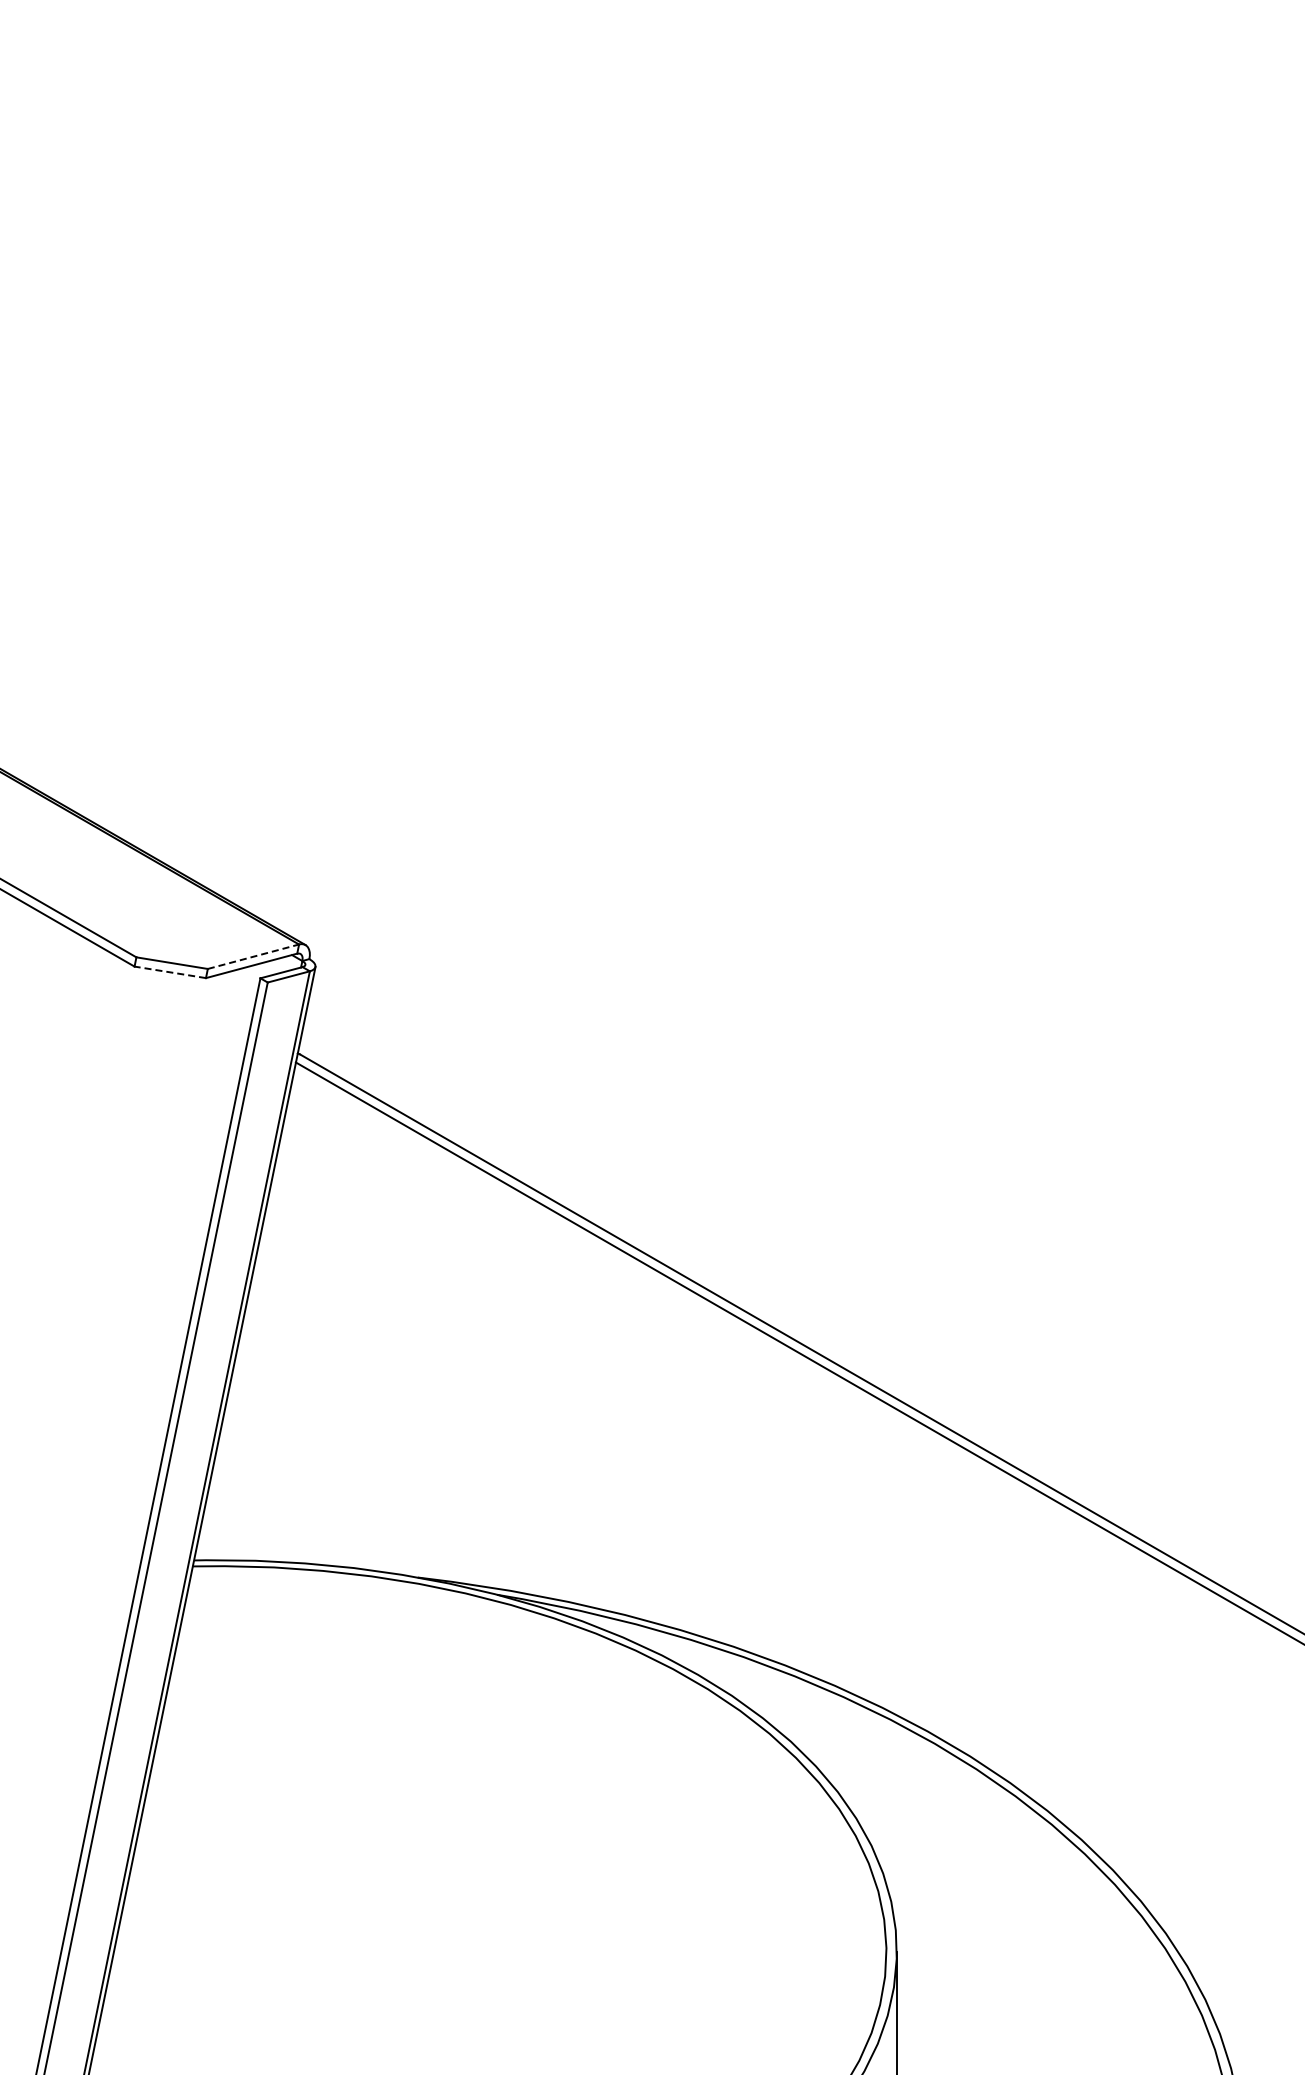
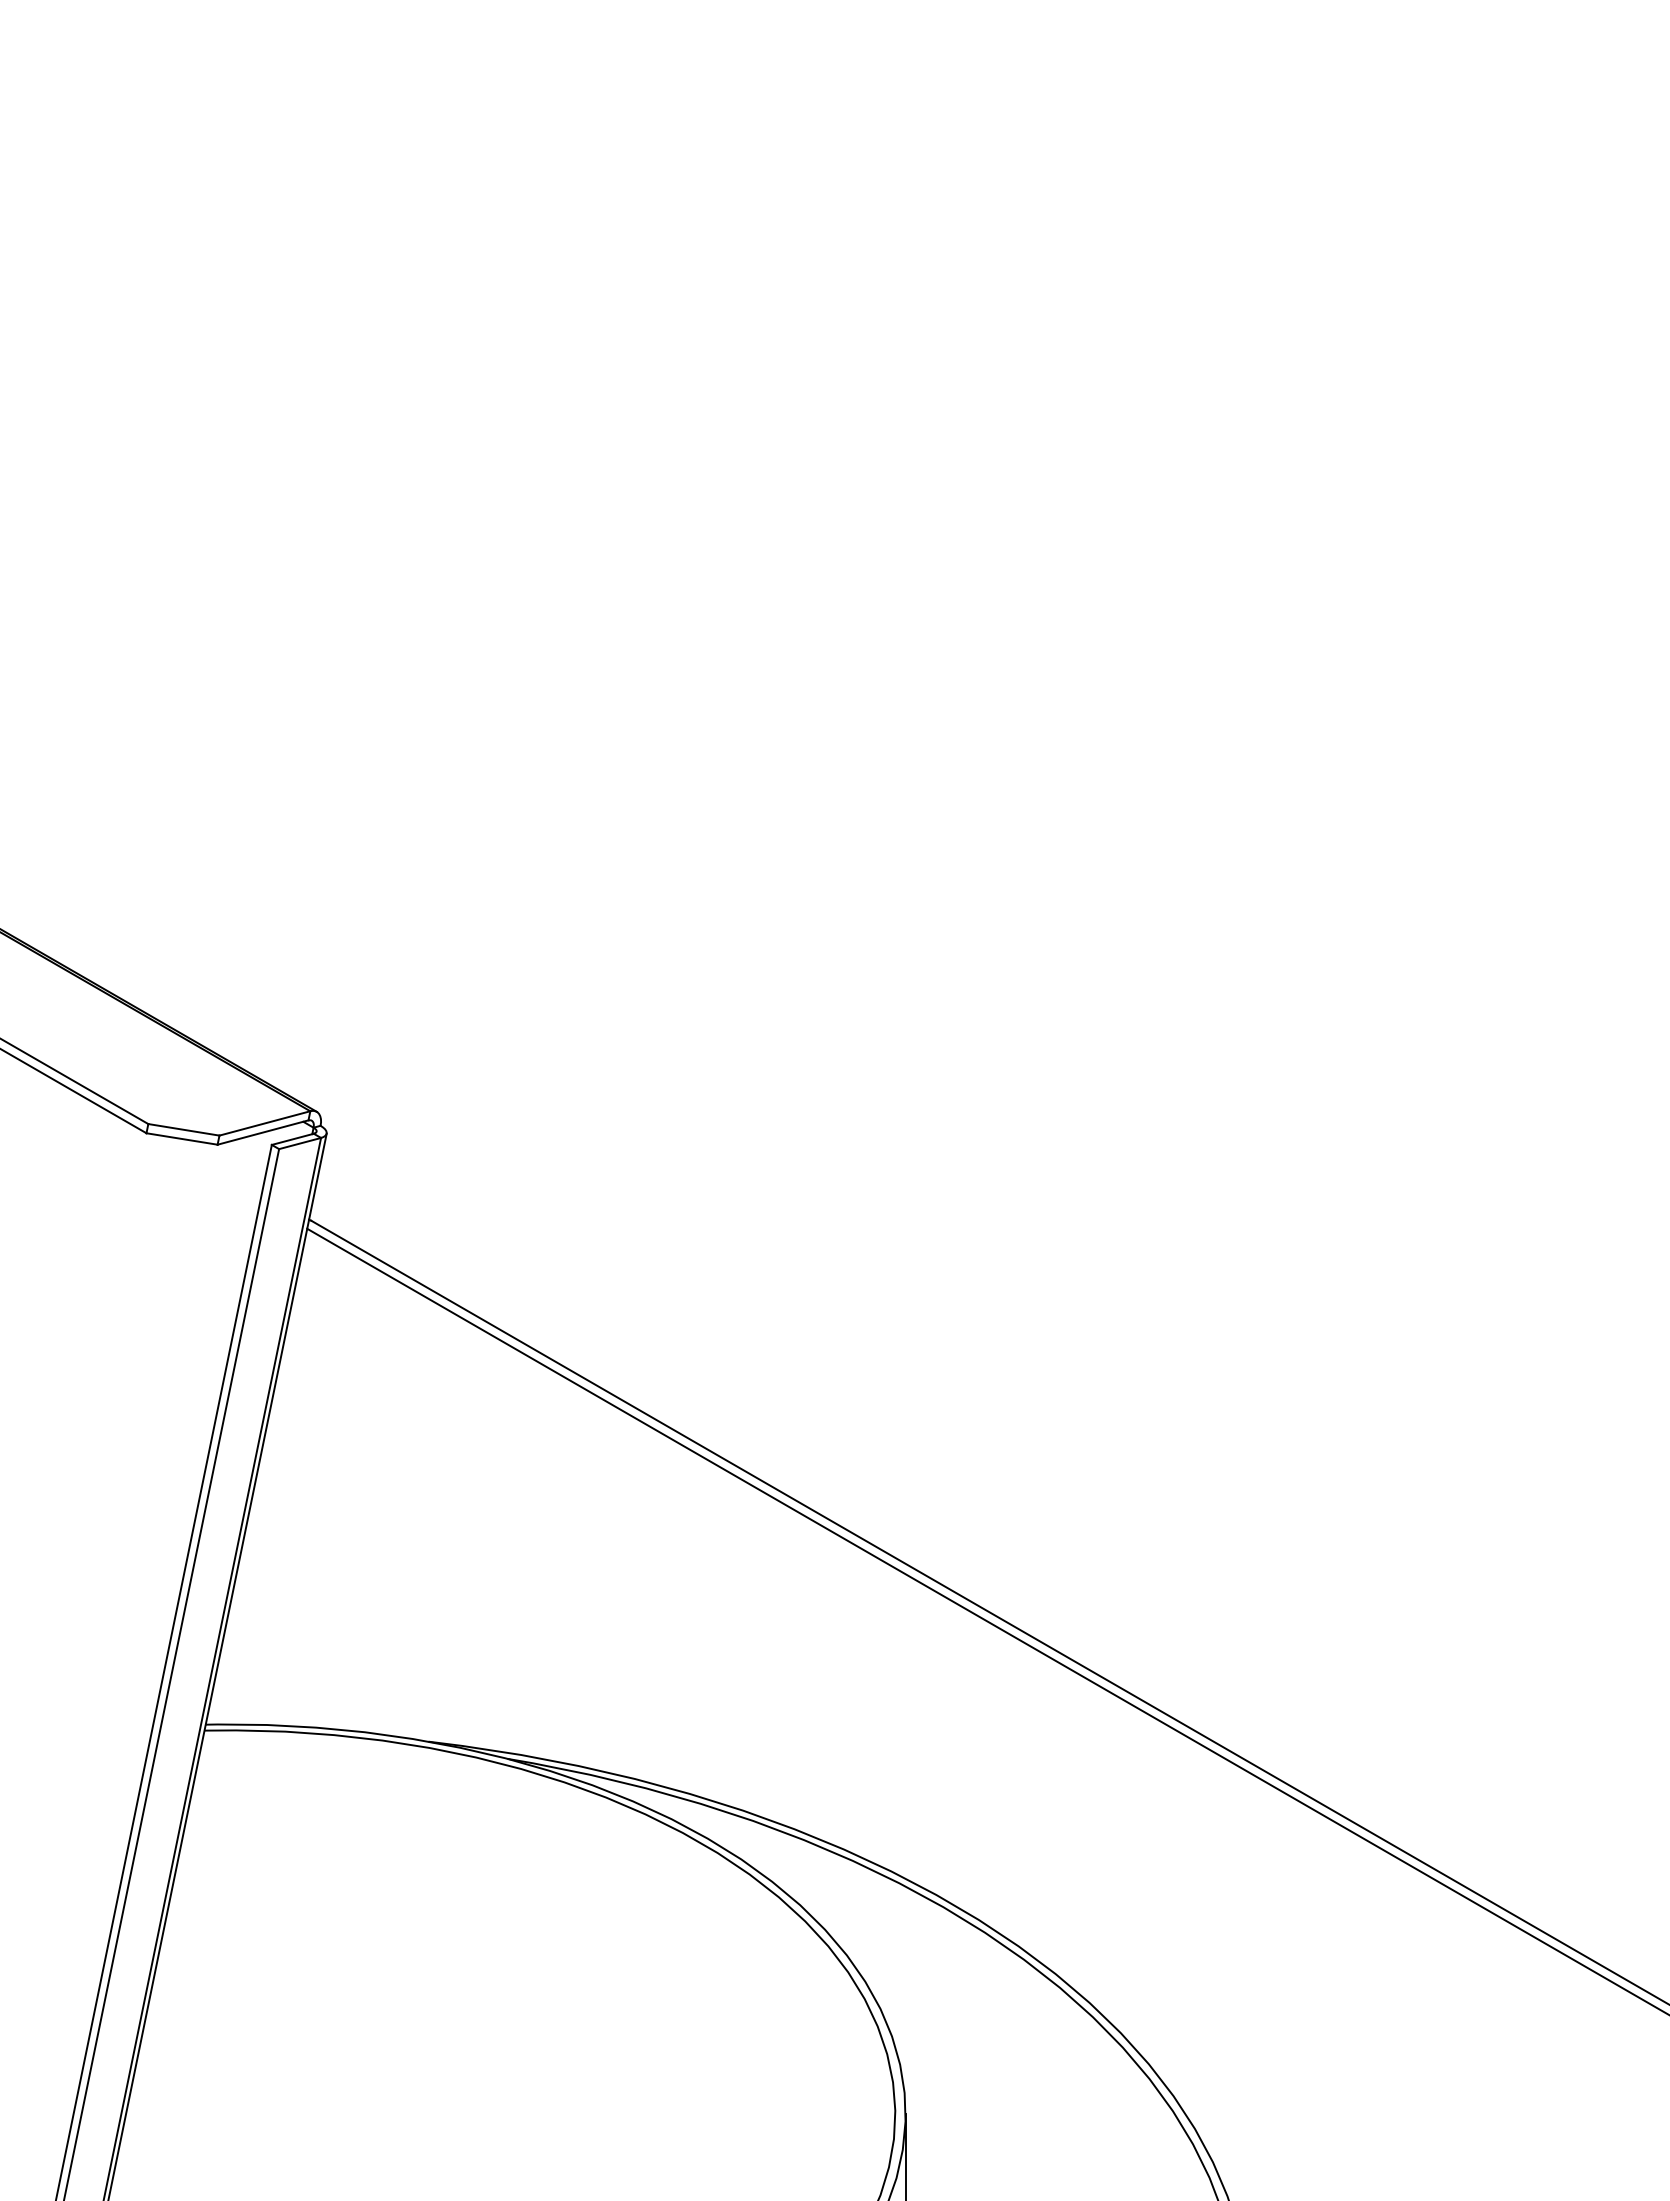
line: (254, 956) -> (265, 1123), dashed -> solid
line: (169, 971) -> (181, 1138), dashed -> solid

